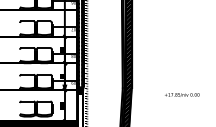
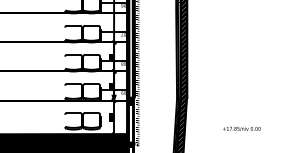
text: (181, 94) -> (241, 128), moved

